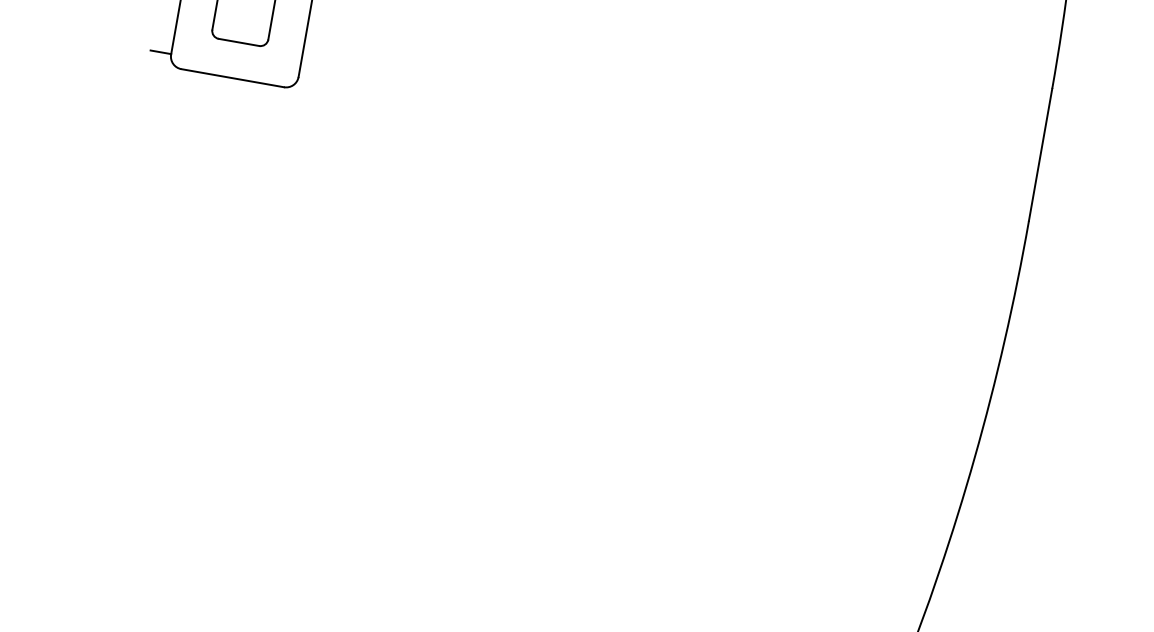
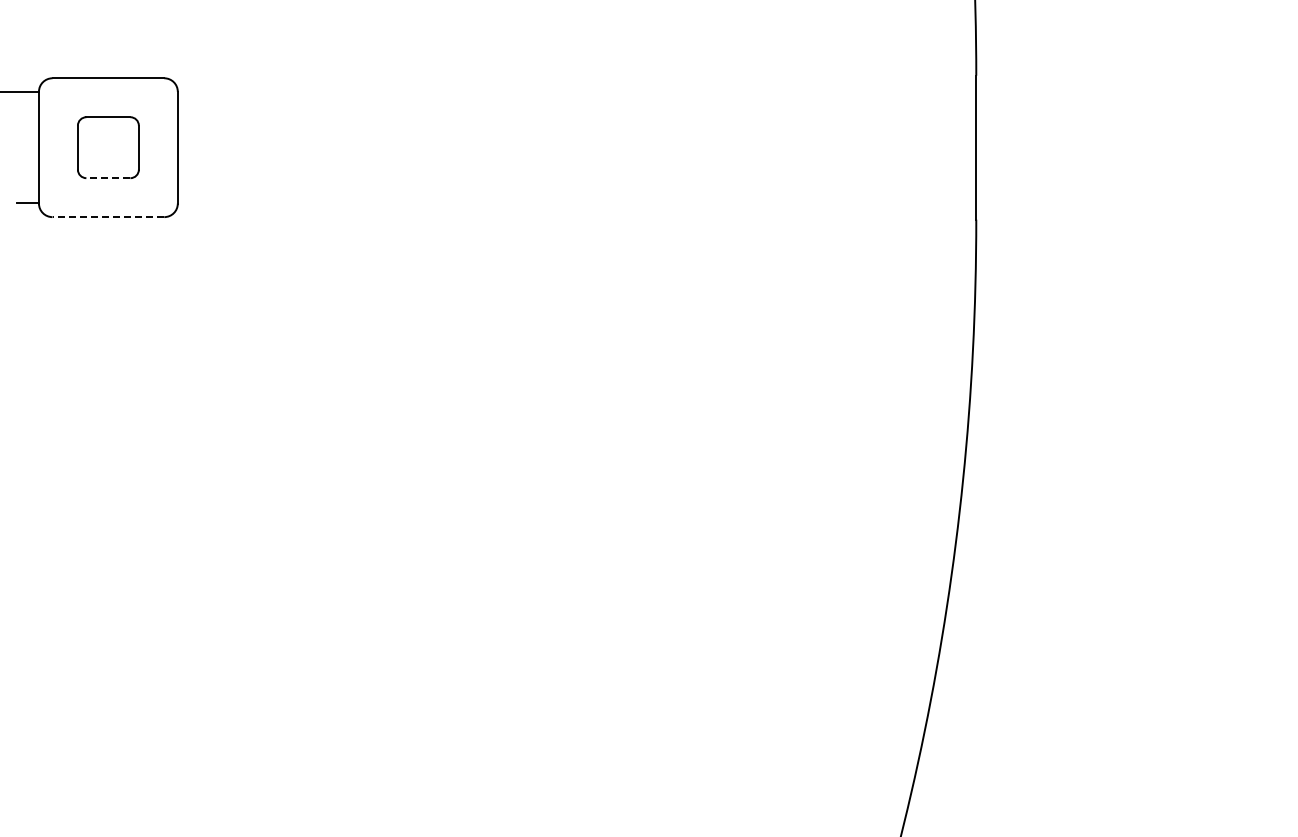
line: (238, 42) -> (107, 178), solid -> dashed
line: (232, 78) -> (108, 217), solid -> dashed

